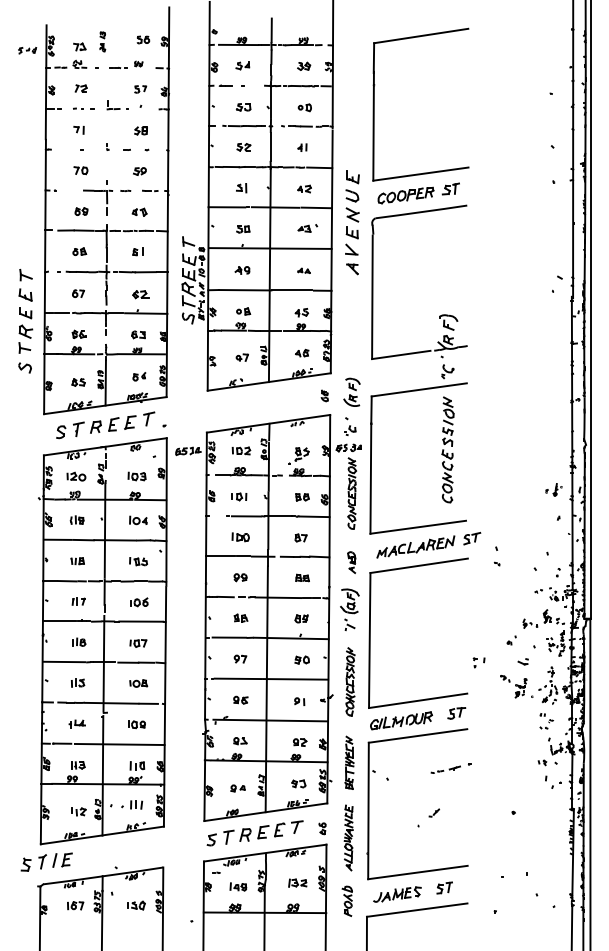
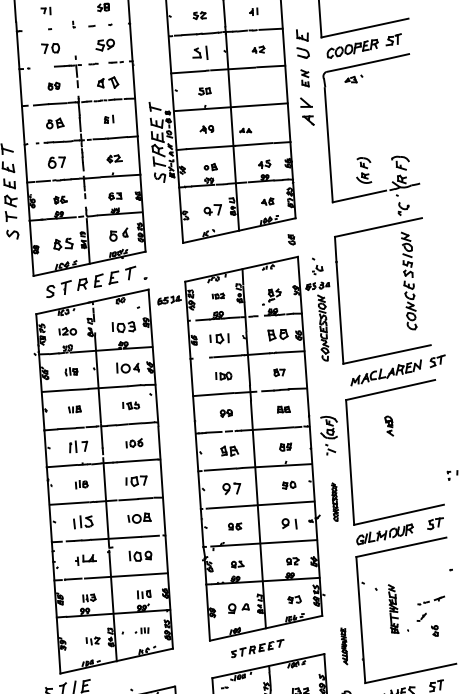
part: (80, 170) -> (50, 48), size x1.4
part: (139, 171) -> (104, 45), size x1.6
part: (241, 188) -> (200, 53), size x1.6
part: (139, 211) -> (107, 82), size x1.6
part: (352, 223) -> (305, 78), size x0.6
part: (307, 228) -> (353, 79), moved
part: (79, 251) -> (54, 123), size x1.4
part: (303, 270) -> (245, 130), moved
part: (78, 293) -> (56, 162), size x1.6
part: (241, 357) -> (212, 209), size x1.6
part: (139, 376) -> (119, 234), size x1.6
part: (78, 382) -> (63, 244), size x1.6
part: (351, 391) -> (363, 169), moved
part: (241, 450) -> (218, 295), size x0.7
part: (136, 476) -> (123, 327), size x1.4
part: (239, 496) -> (219, 338), size x1.4
part: (302, 497) -> (278, 335), size x1.6
part: (138, 520) -> (128, 367), size x1.4
part: (351, 562) -> (388, 426), moved
part: (78, 601) -> (78, 446), size x1.6
part: (240, 617) -> (229, 450), size x1.4
part: (138, 643) -> (136, 481), size x1.4
part: (240, 658) -> (231, 488), size x1.6
part: (350, 681) -> (335, 501), size x0.6
part: (78, 682) -> (83, 521), size x1.6
part: (138, 683) -> (139, 518), size x1.4
part: (299, 701) -> (289, 523), size x1.6
part: (76, 723) -> (84, 559), size x1.4
part: (136, 724) -> (140, 556), size x1.4
part: (349, 762) -> (393, 608), moved
part: (445, 769) -> (430, 600), moved
part: (237, 788) -> (238, 608), size x1.6
part: (132, 804) -> (142, 630), size x0.7
part: (322, 828) -> (435, 630), moved
part: (254, 833) -> (257, 648), size x0.6
part: (348, 837) -> (344, 645), size x0.6

